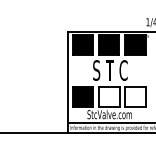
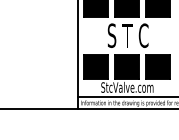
fill: (109, 97) -> (127, 67), added
fill: (135, 97) -> (157, 67), added

